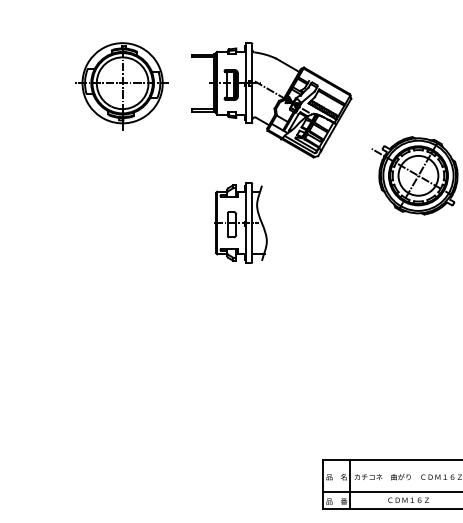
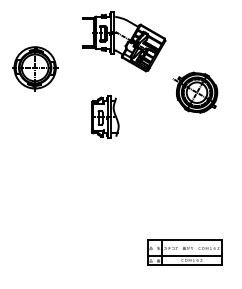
part: (123, 84) -> (35, 68), moved
part: (272, 99) -> (124, 41), moved

